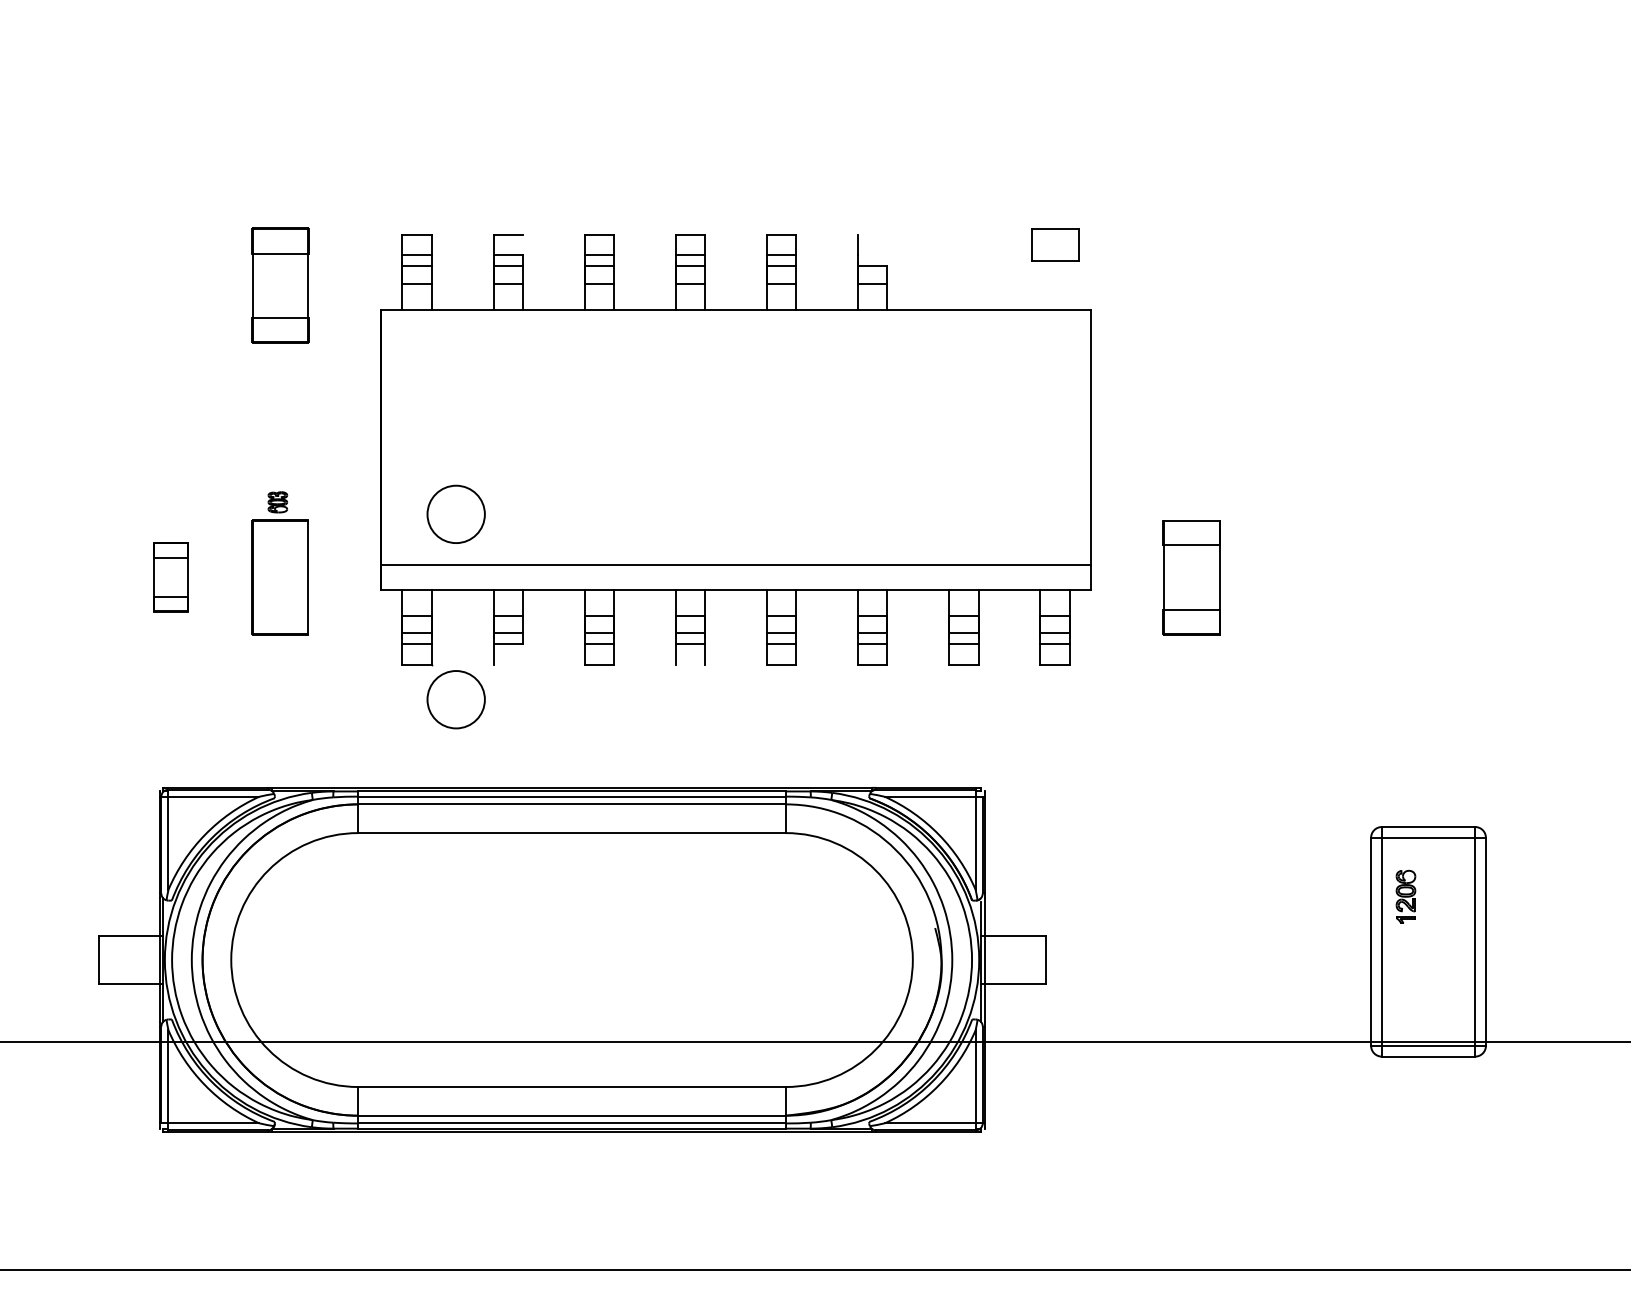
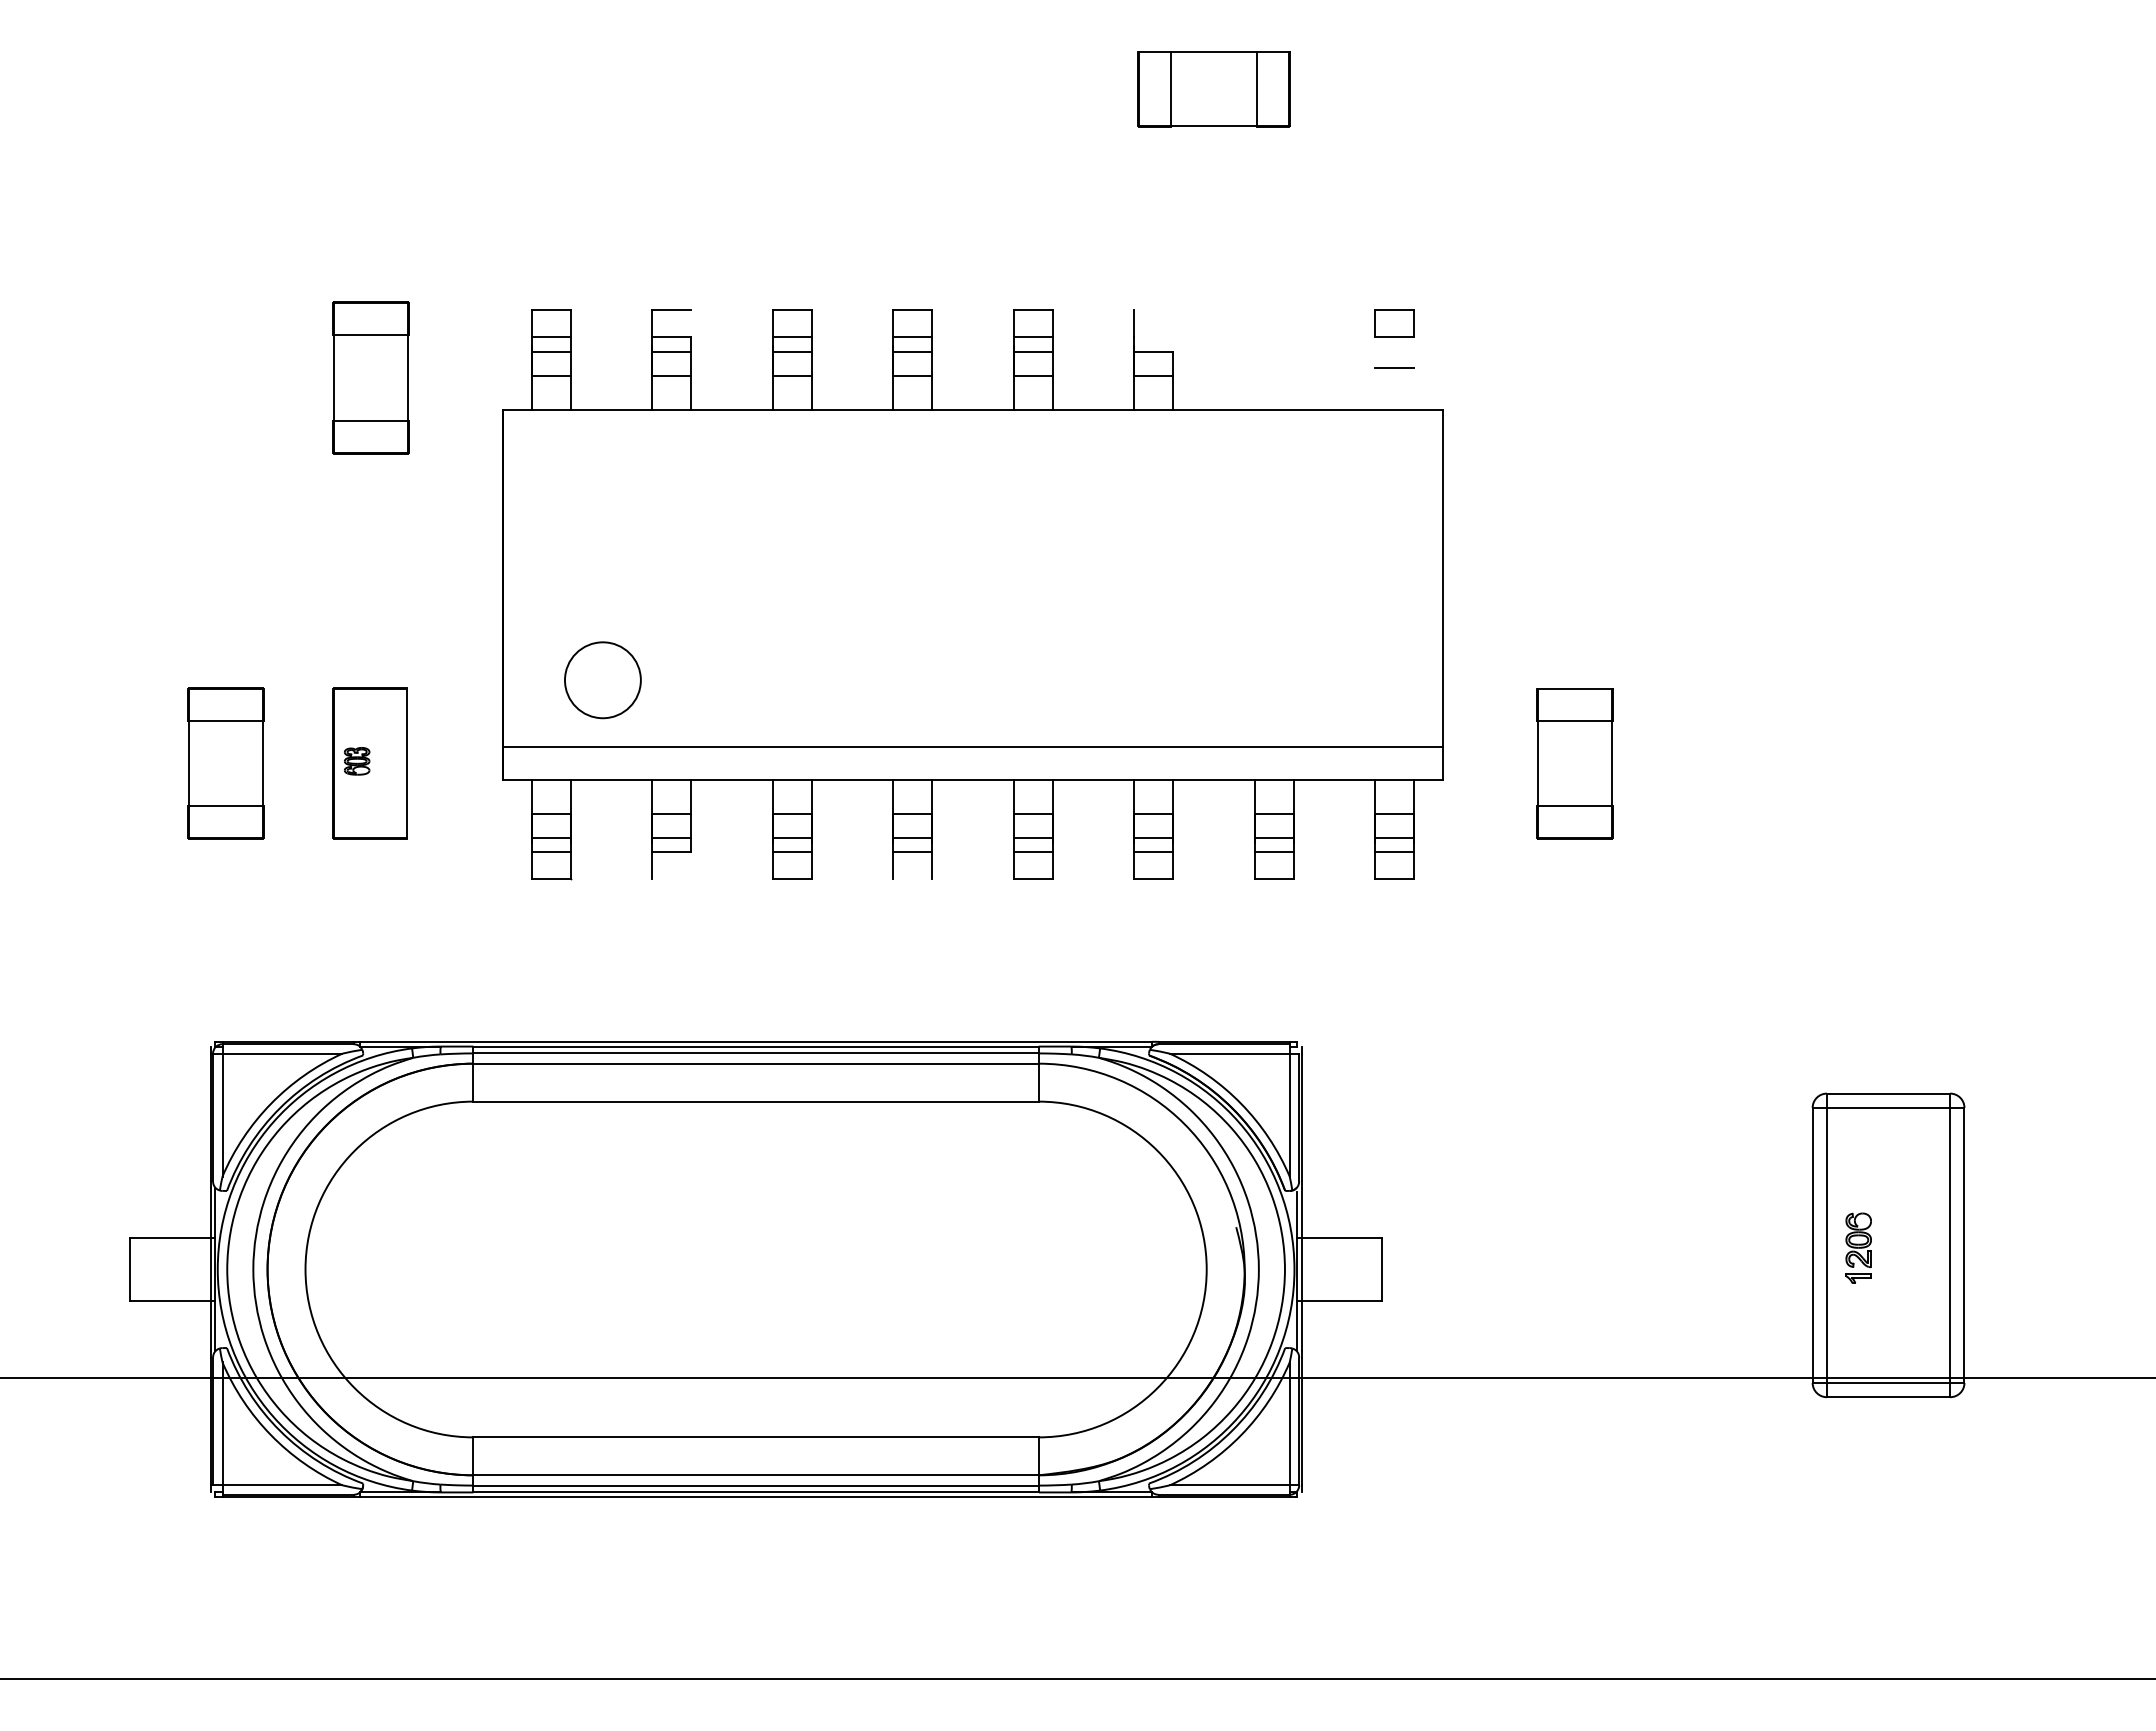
part: (917, 67) -> (1213, 89), added
part: (1054, 244) -> (1394, 323), size x0.62
line: (1054, 278) -> (1394, 368), added
part: (277, 502) -> (356, 761), moved
part: (170, 577) -> (225, 763), size x1.67
circle: (455, 699) -> (602, 925), removed
part: (1405, 896) -> (1858, 1247), moved

